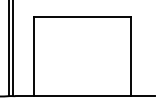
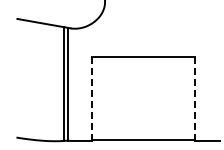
line: (130, 56) -> (194, 98), solid -> dashed
line: (34, 57) -> (91, 99), solid -> dashed

